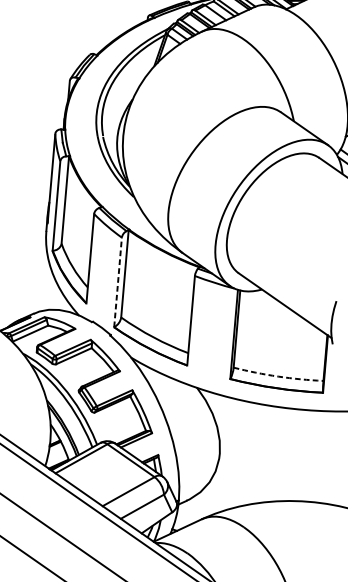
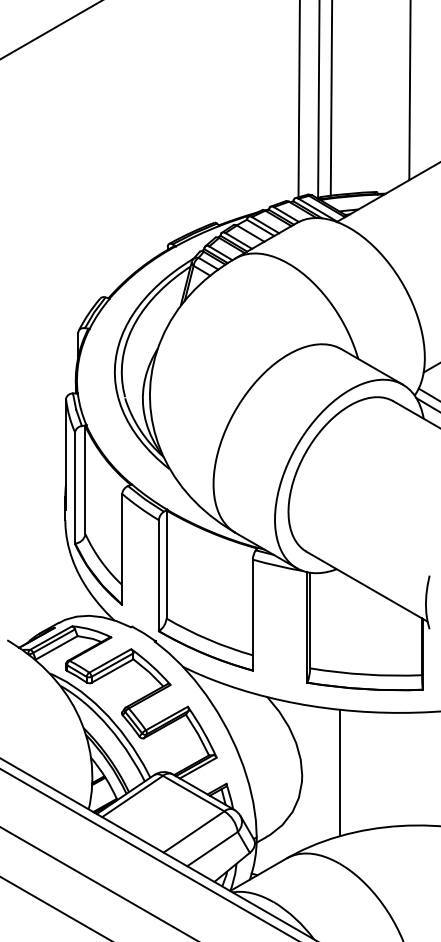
line: (117, 282) -> (158, 575), dashed -> solid
arc: (277, 376) -> (365, 674), dashed -> solid
line: (250, 453) -> (339, 772), added

